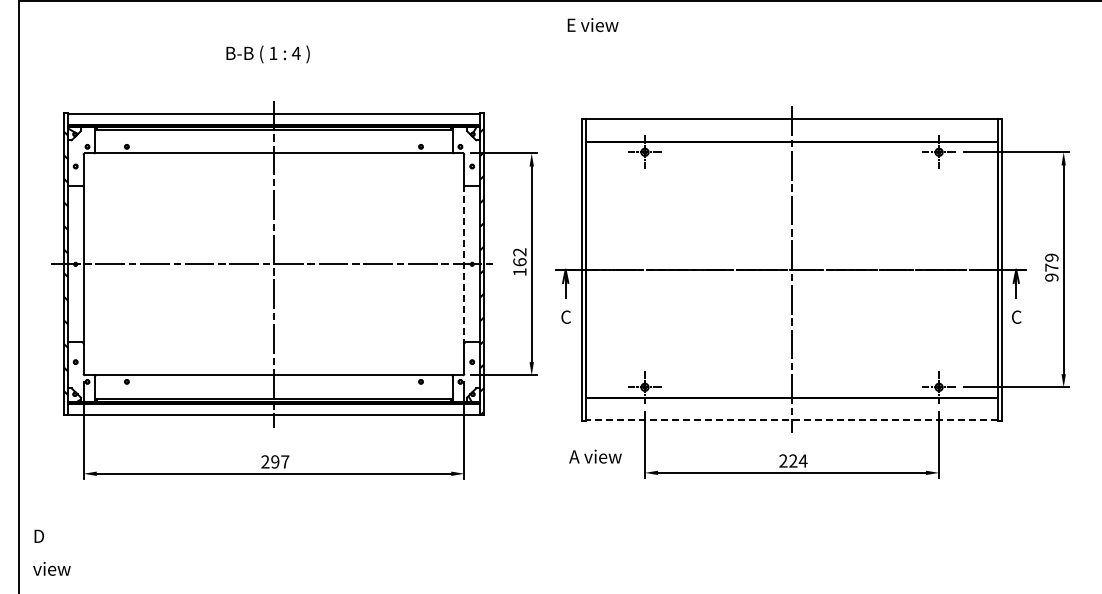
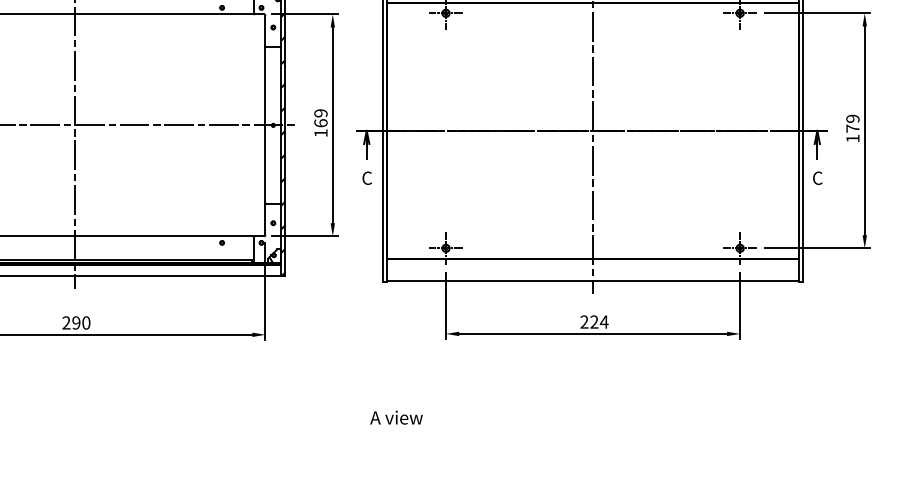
text: (520, 252) -> (321, 113), 162 -> 169
line: (464, 264) -> (265, 125), dashed -> solid
text: (1051, 277) -> (852, 138), 979 -> 179
line: (791, 420) -> (592, 281), dashed -> solid
text: (595, 456) -> (396, 417), moved
text: (285, 461) -> (86, 322), 297 -> 290

